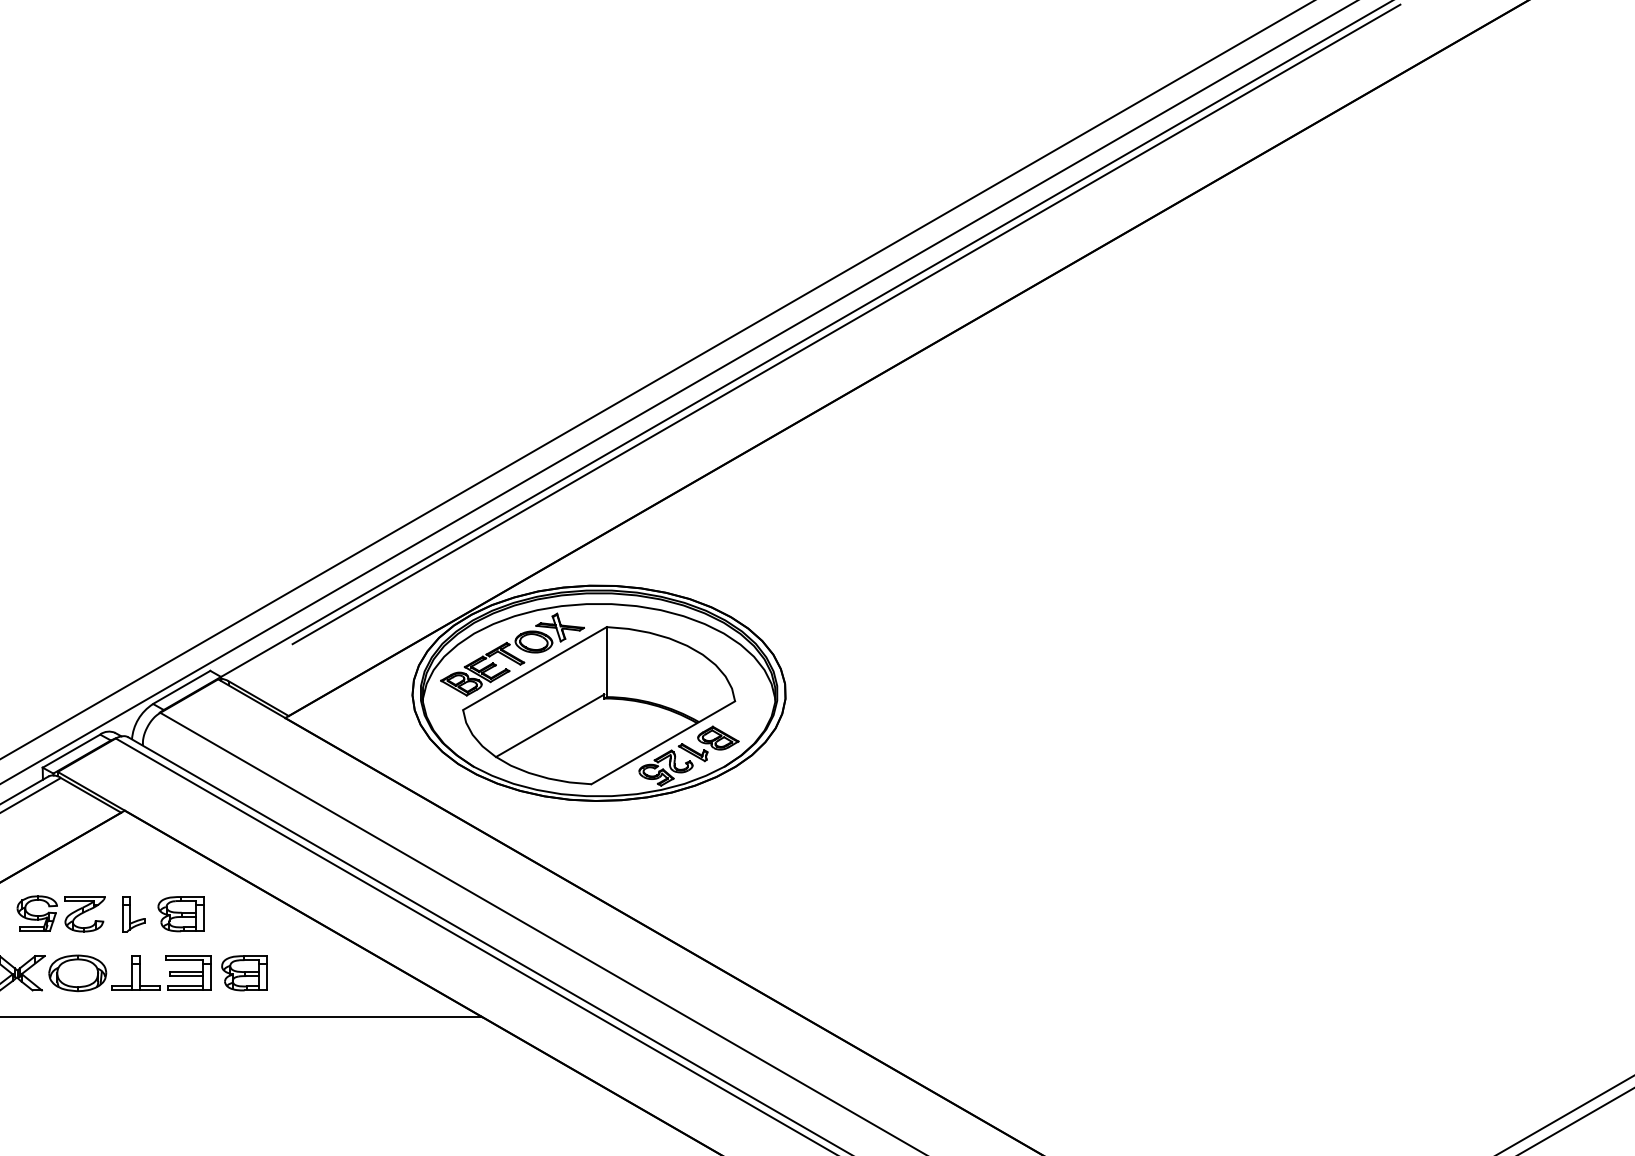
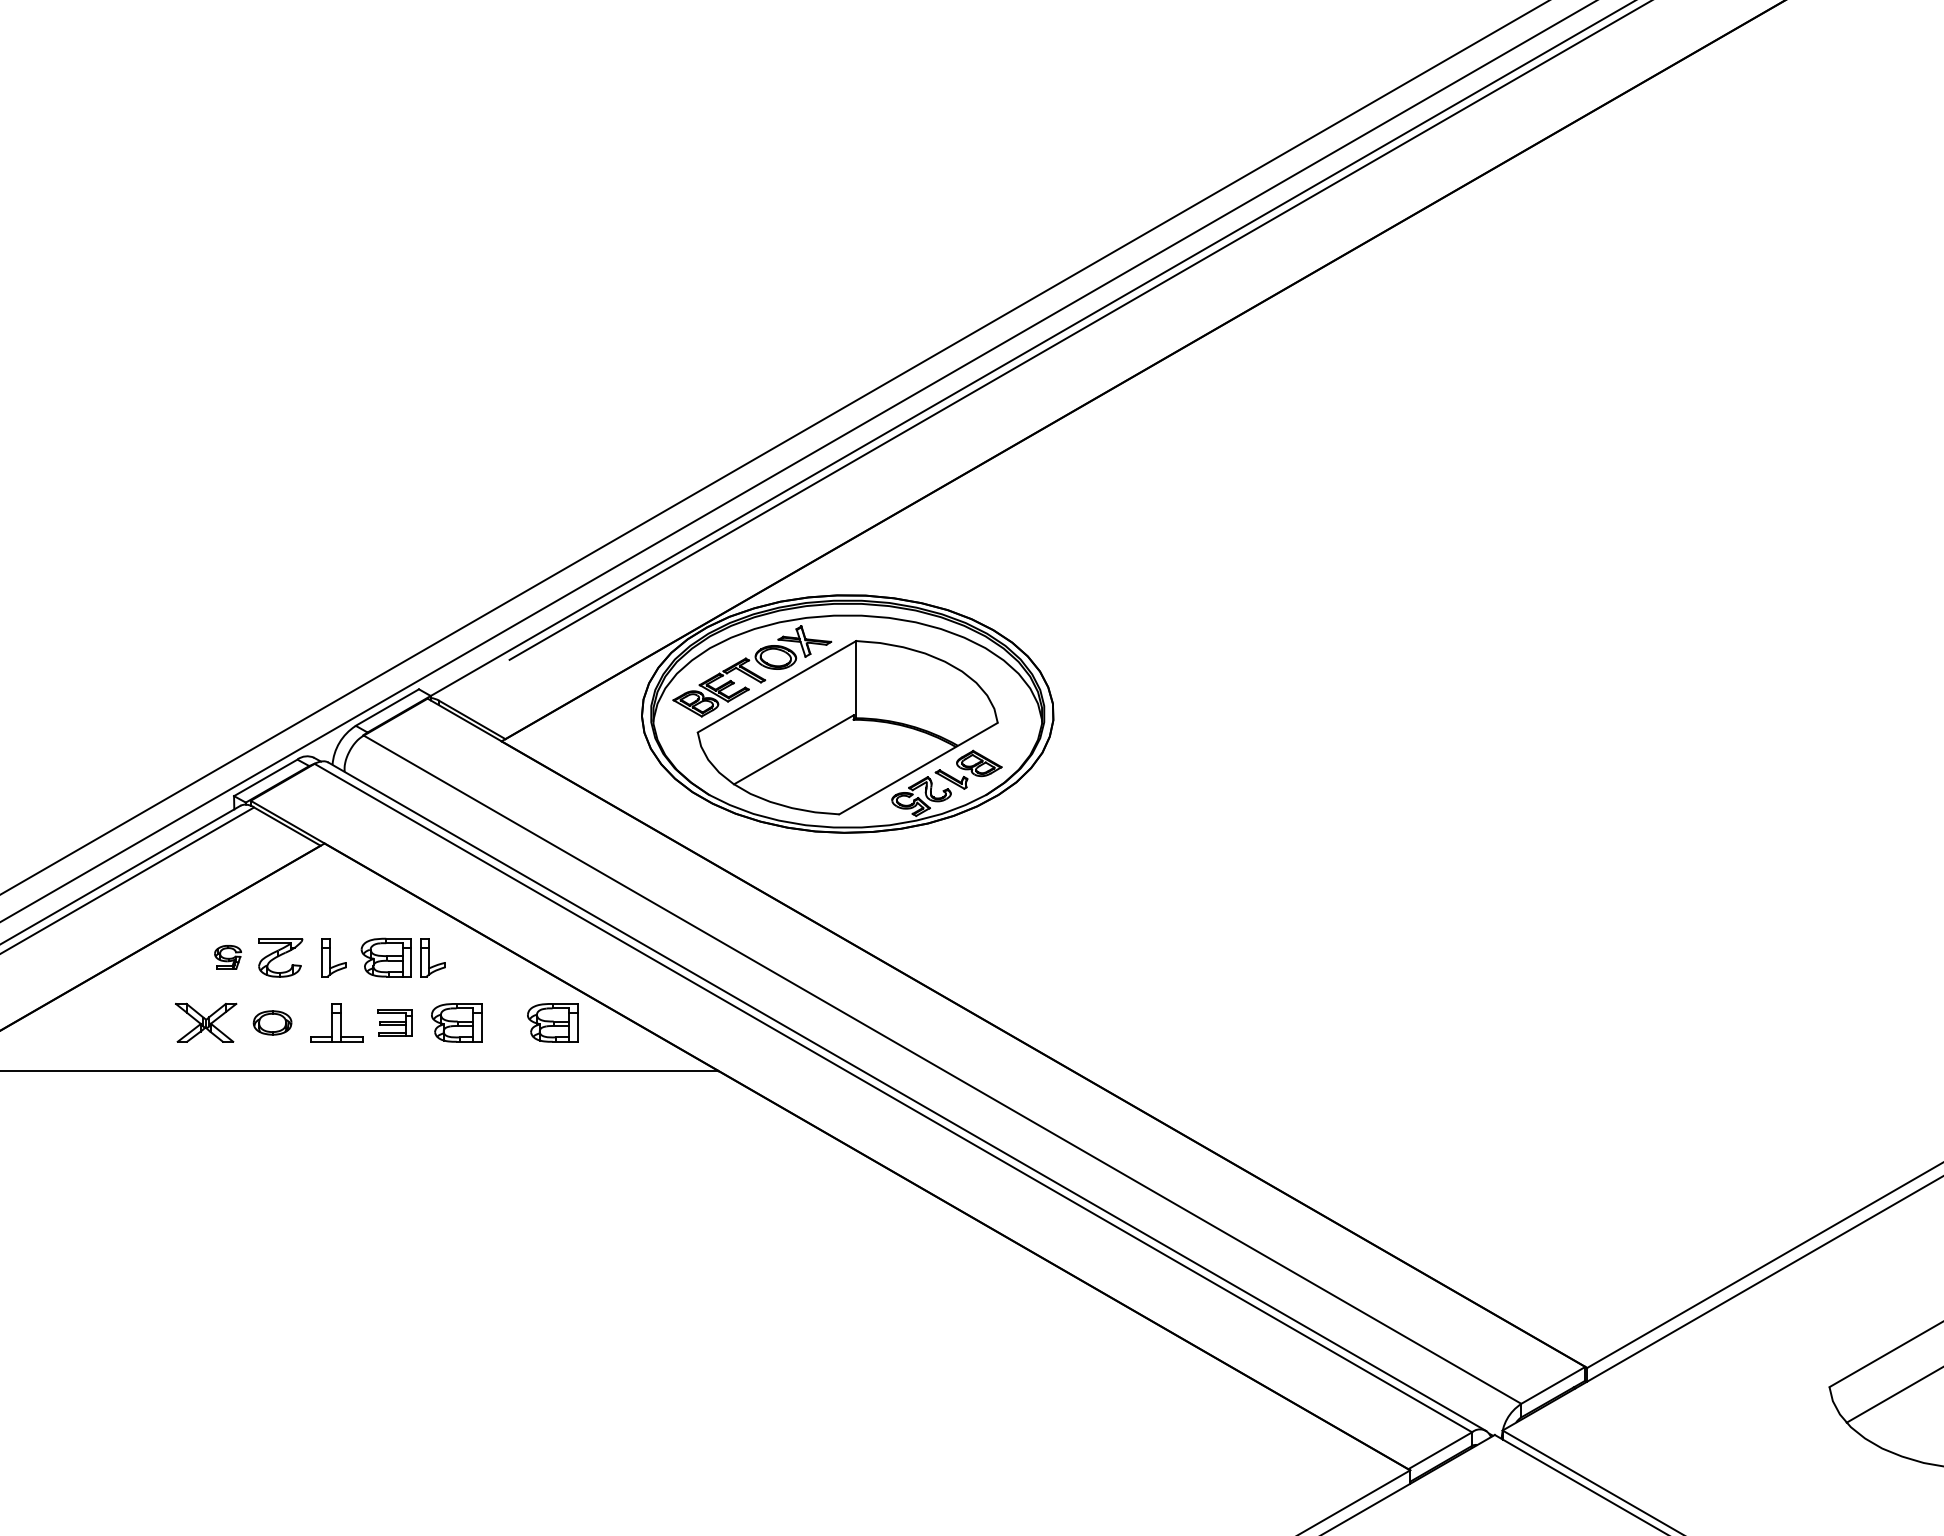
part: (36, 914) -> (227, 957), size x0.6
part: (222, 914) -> (432, 957), added
part: (77, 972) -> (272, 1022), size x0.6
part: (188, 972) -> (394, 1022), size x0.7
part: (331, 972) -> (552, 1022), added

